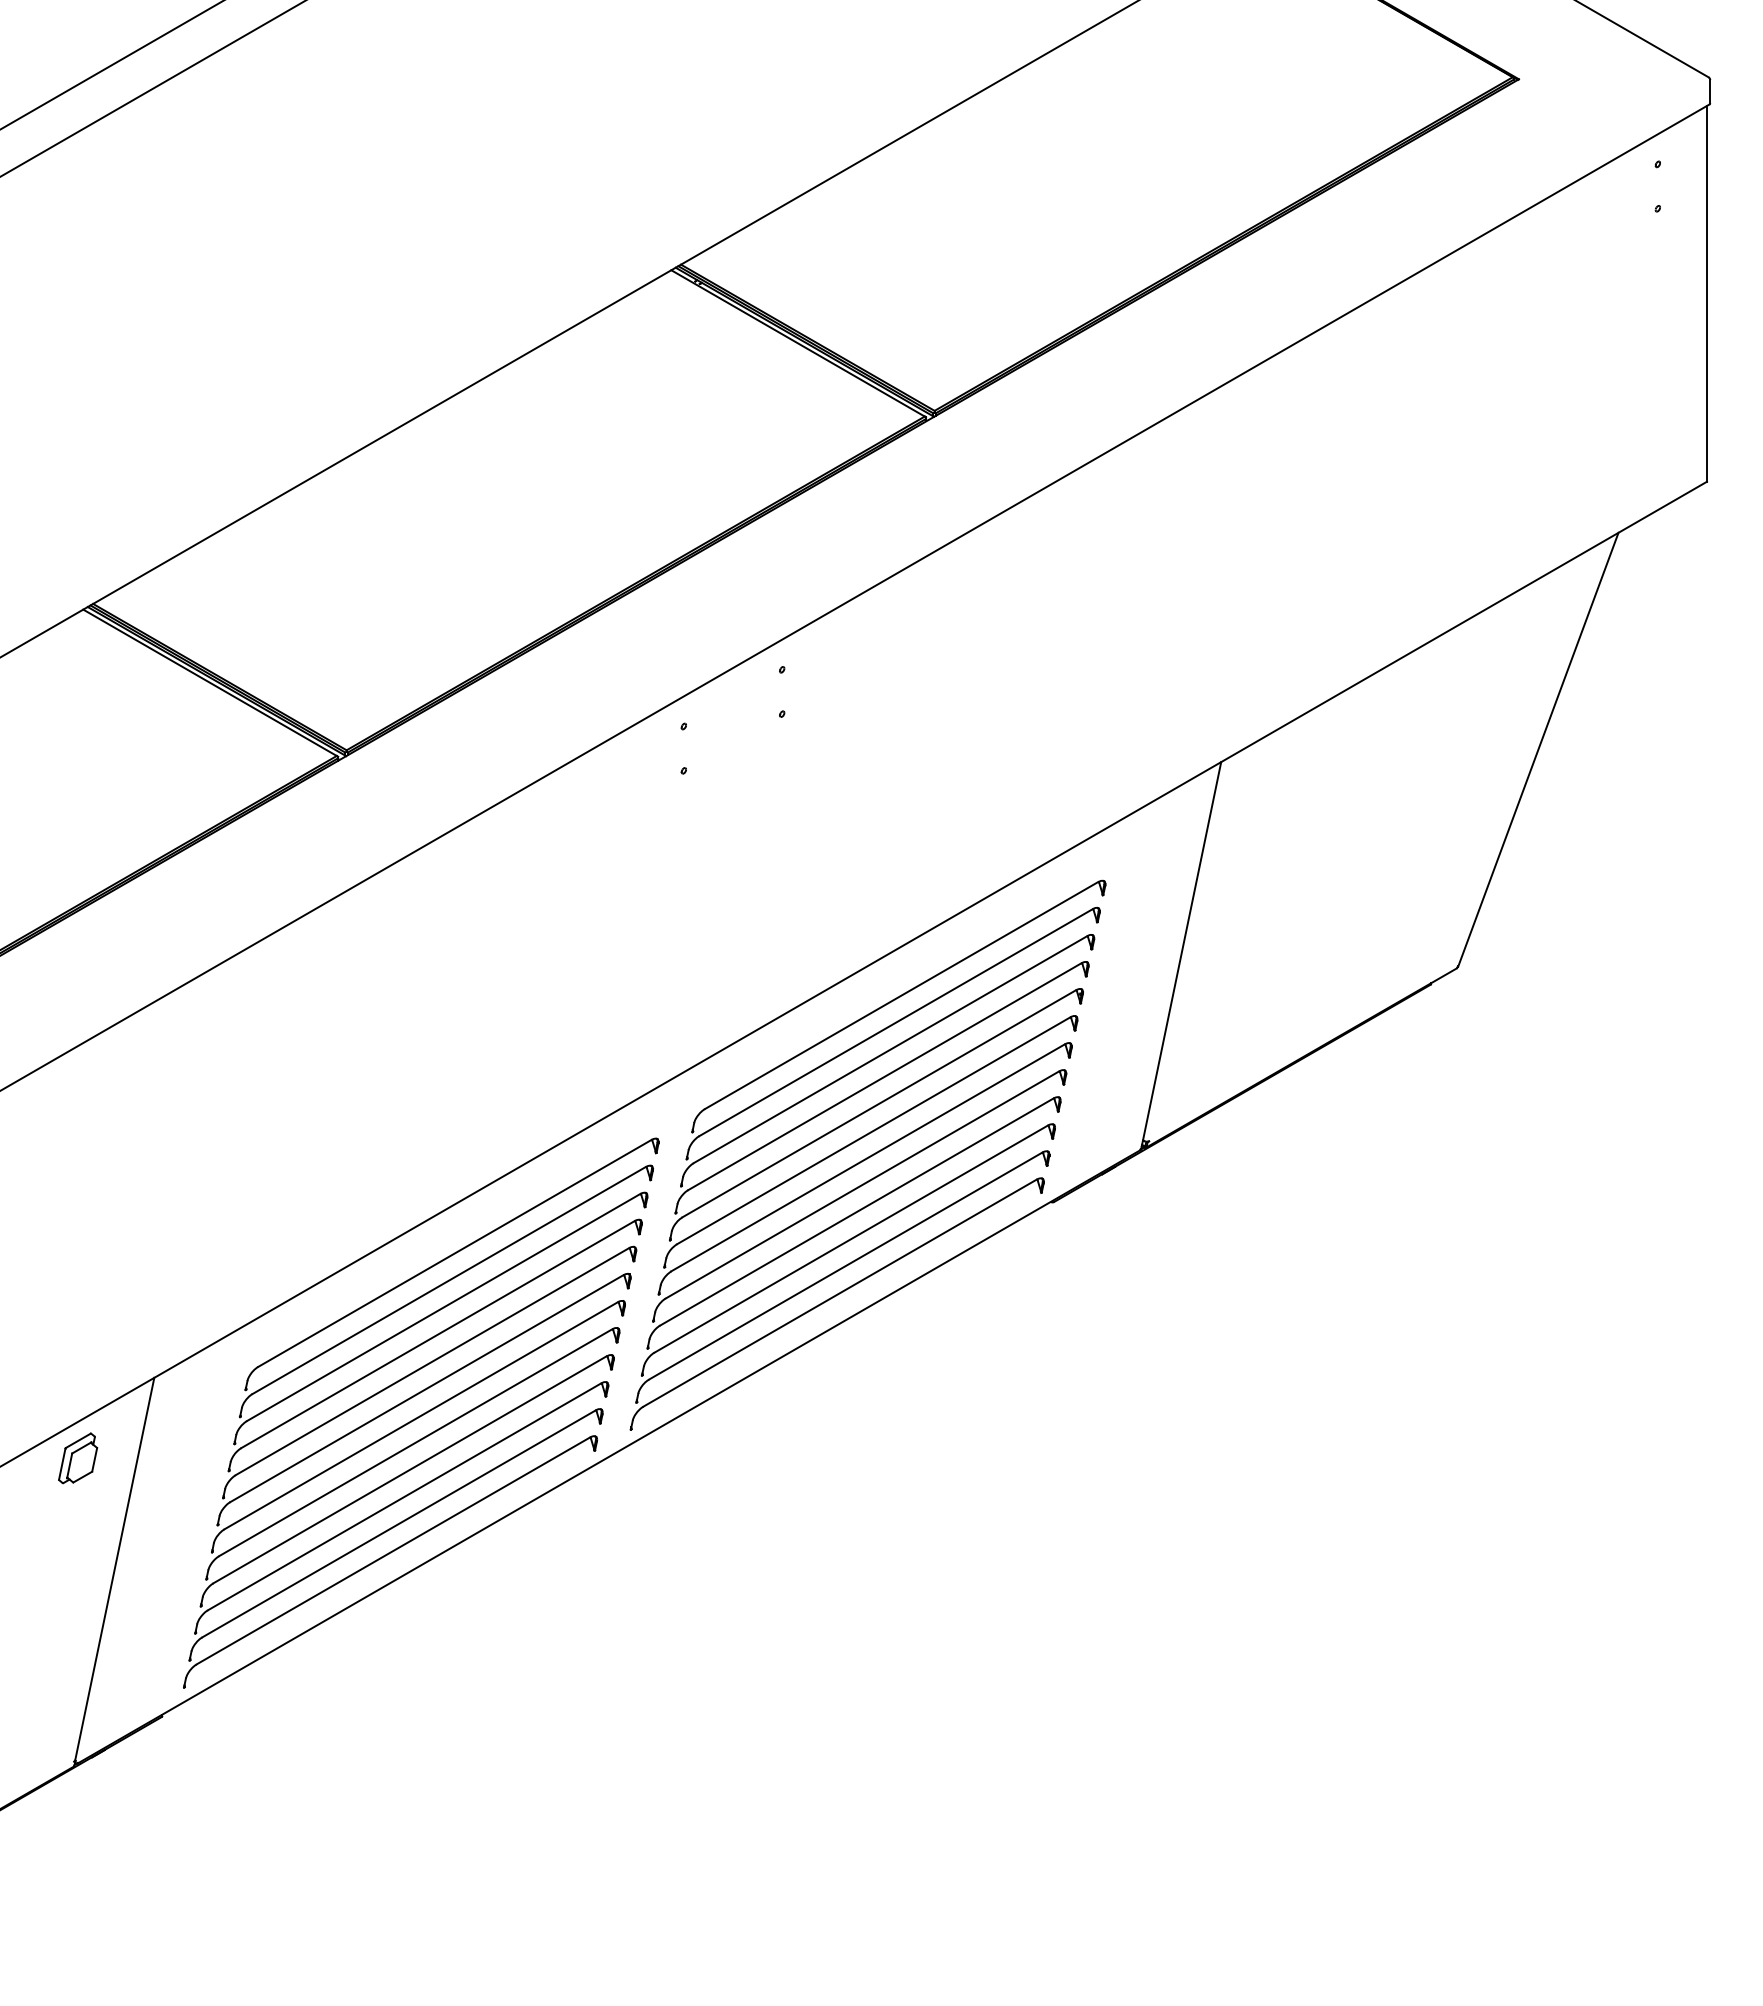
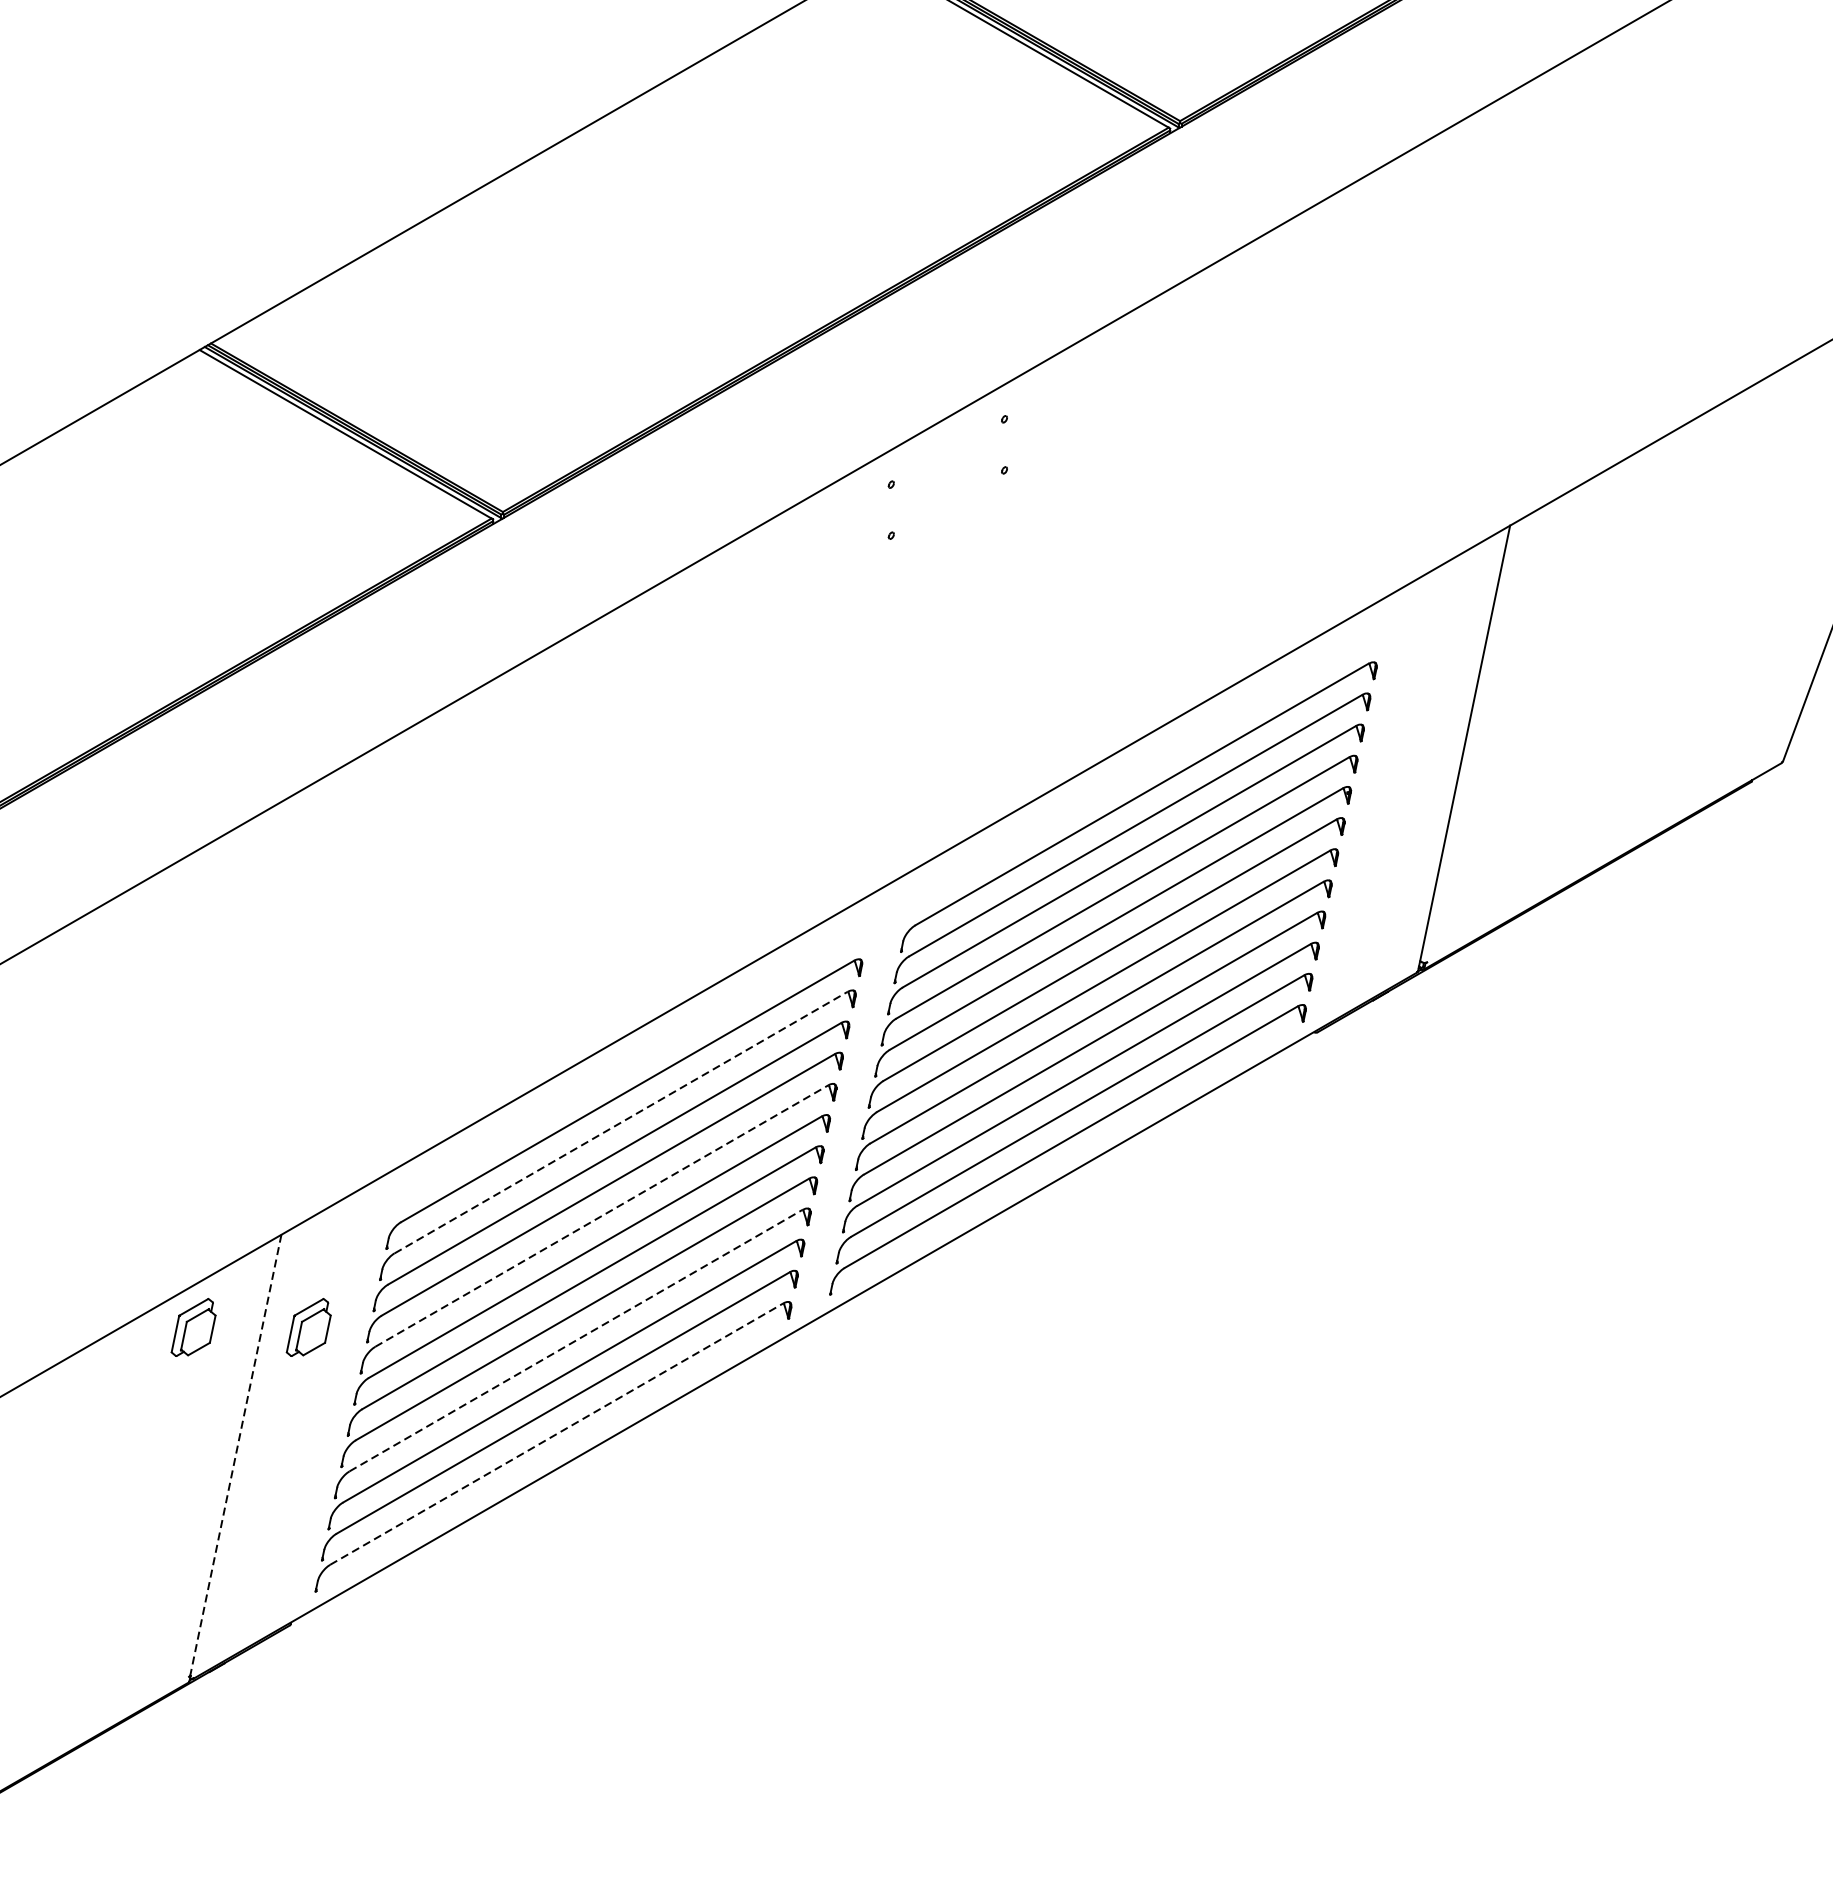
line: (449, 1280) -> (621, 1122), solid -> dashed
line: (432, 1361) -> (601, 1215), solid -> dashed
part: (178, 1458) -> (309, 1327), added
line: (410, 1469) -> (576, 1340), solid -> dashed
line: (393, 1550) -> (556, 1433), solid -> dashed
line: (114, 1569) -> (235, 1455), solid -> dashed

